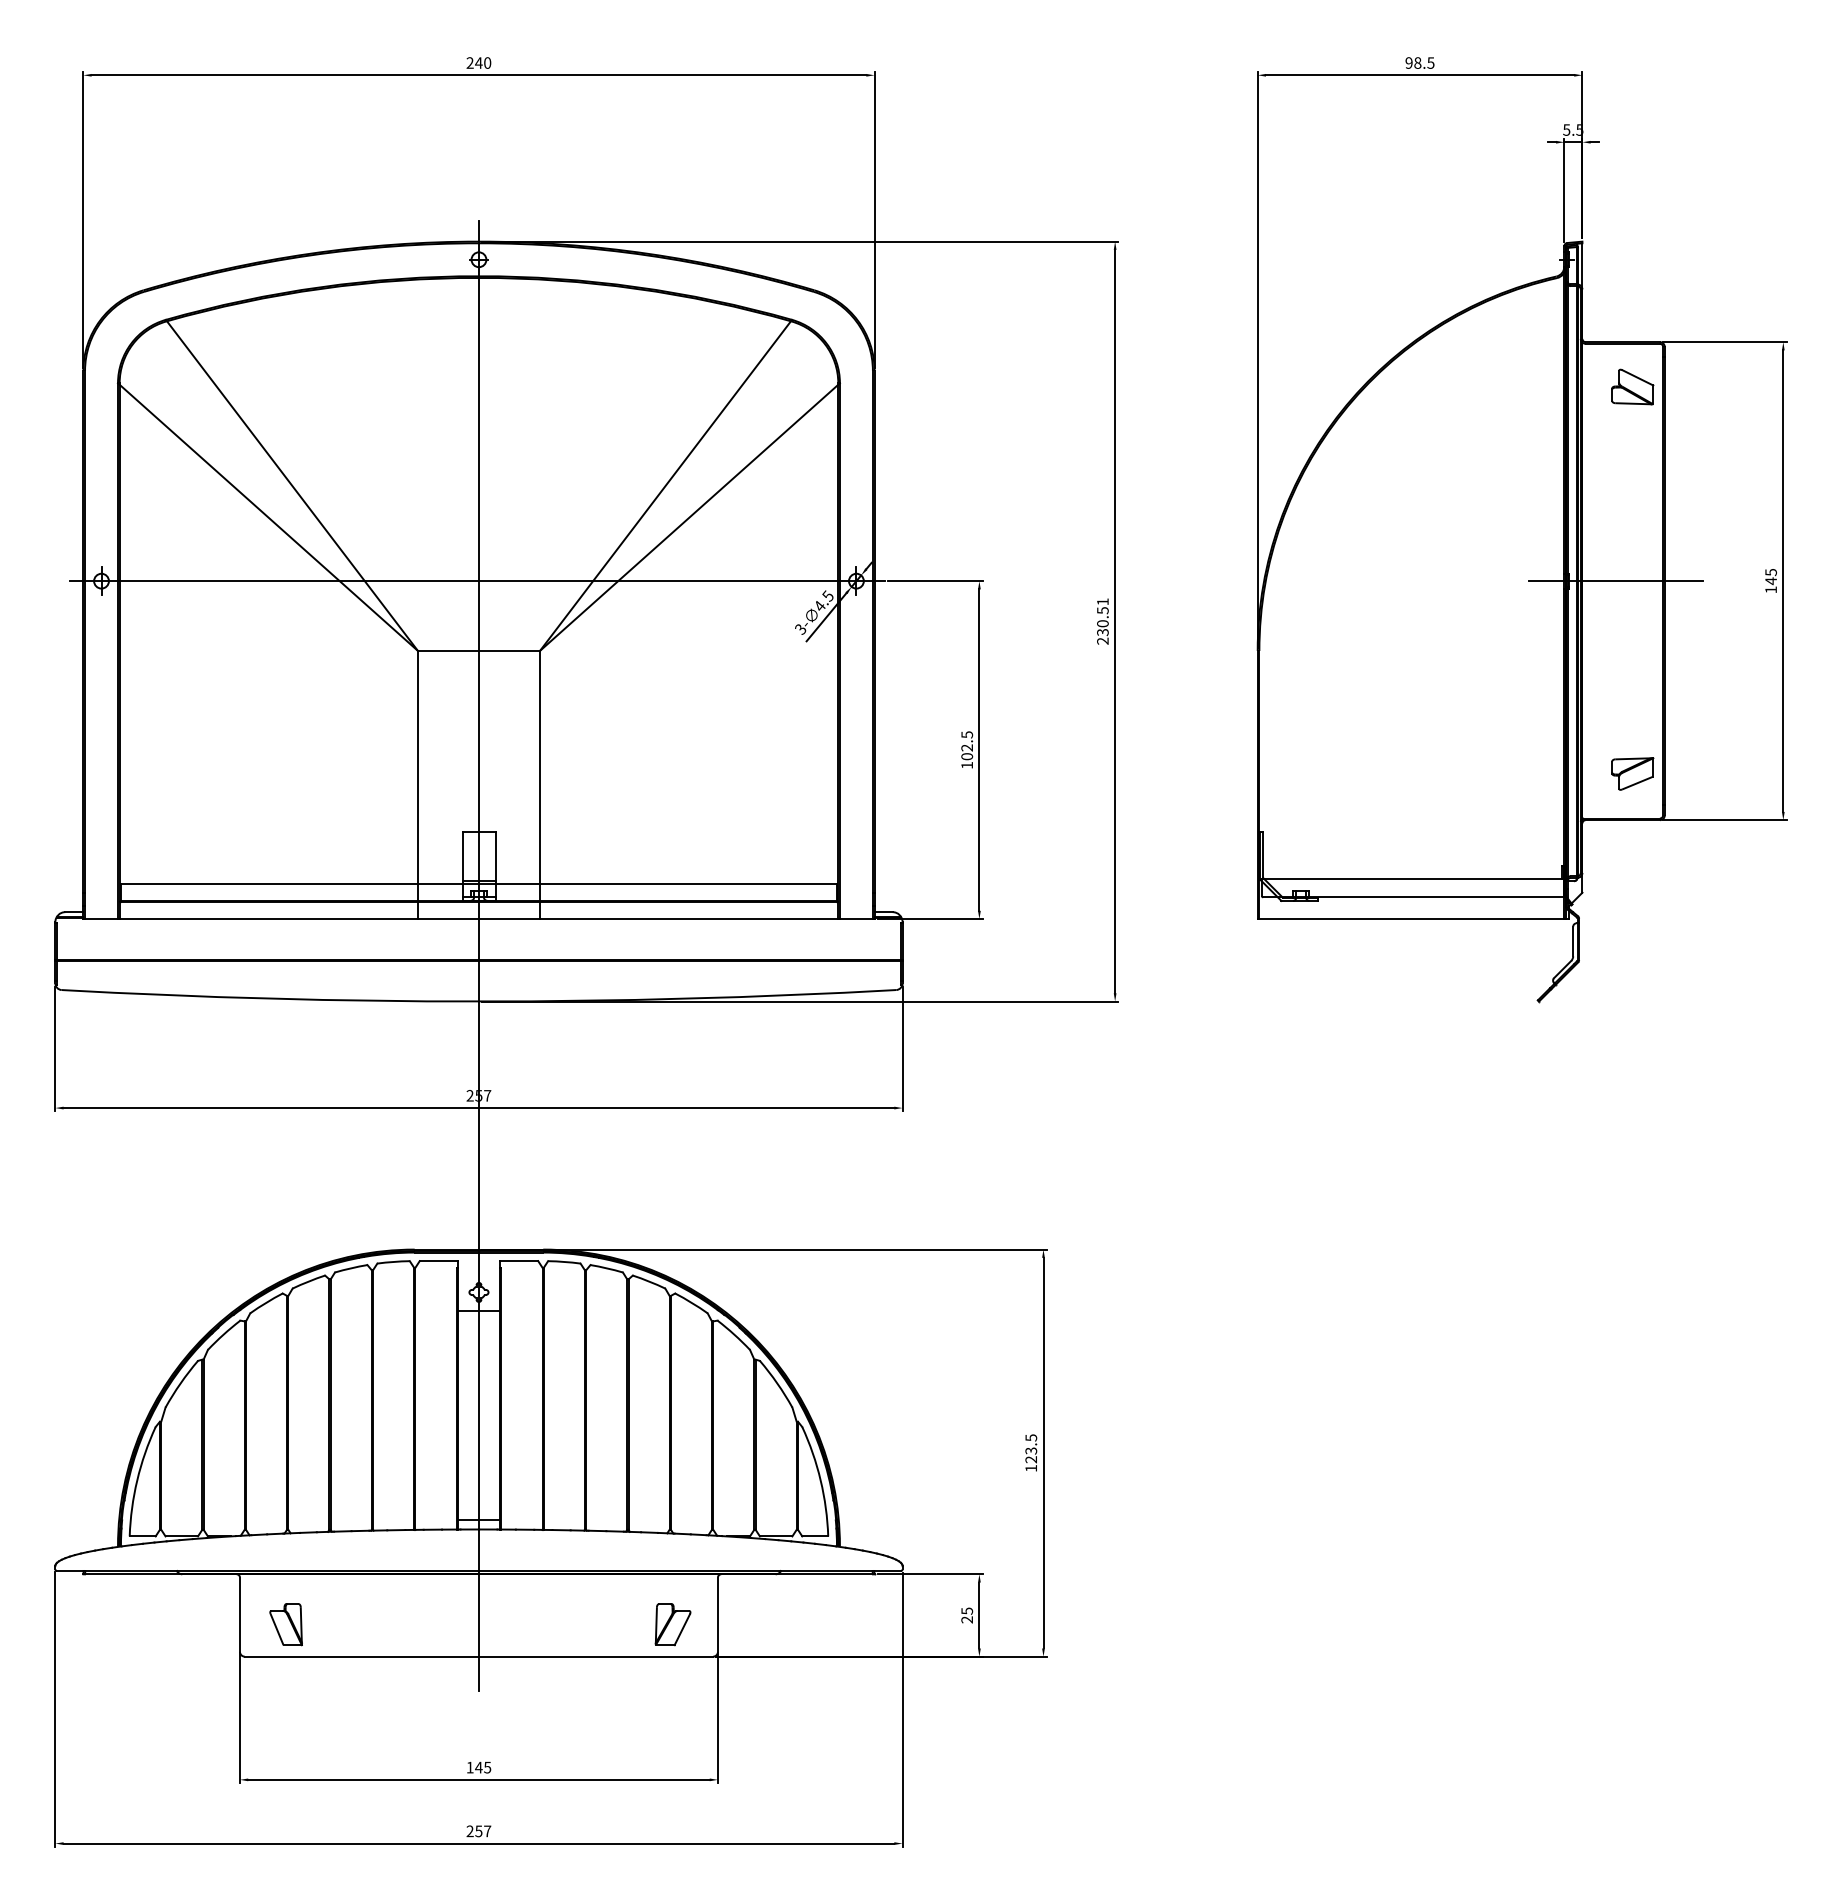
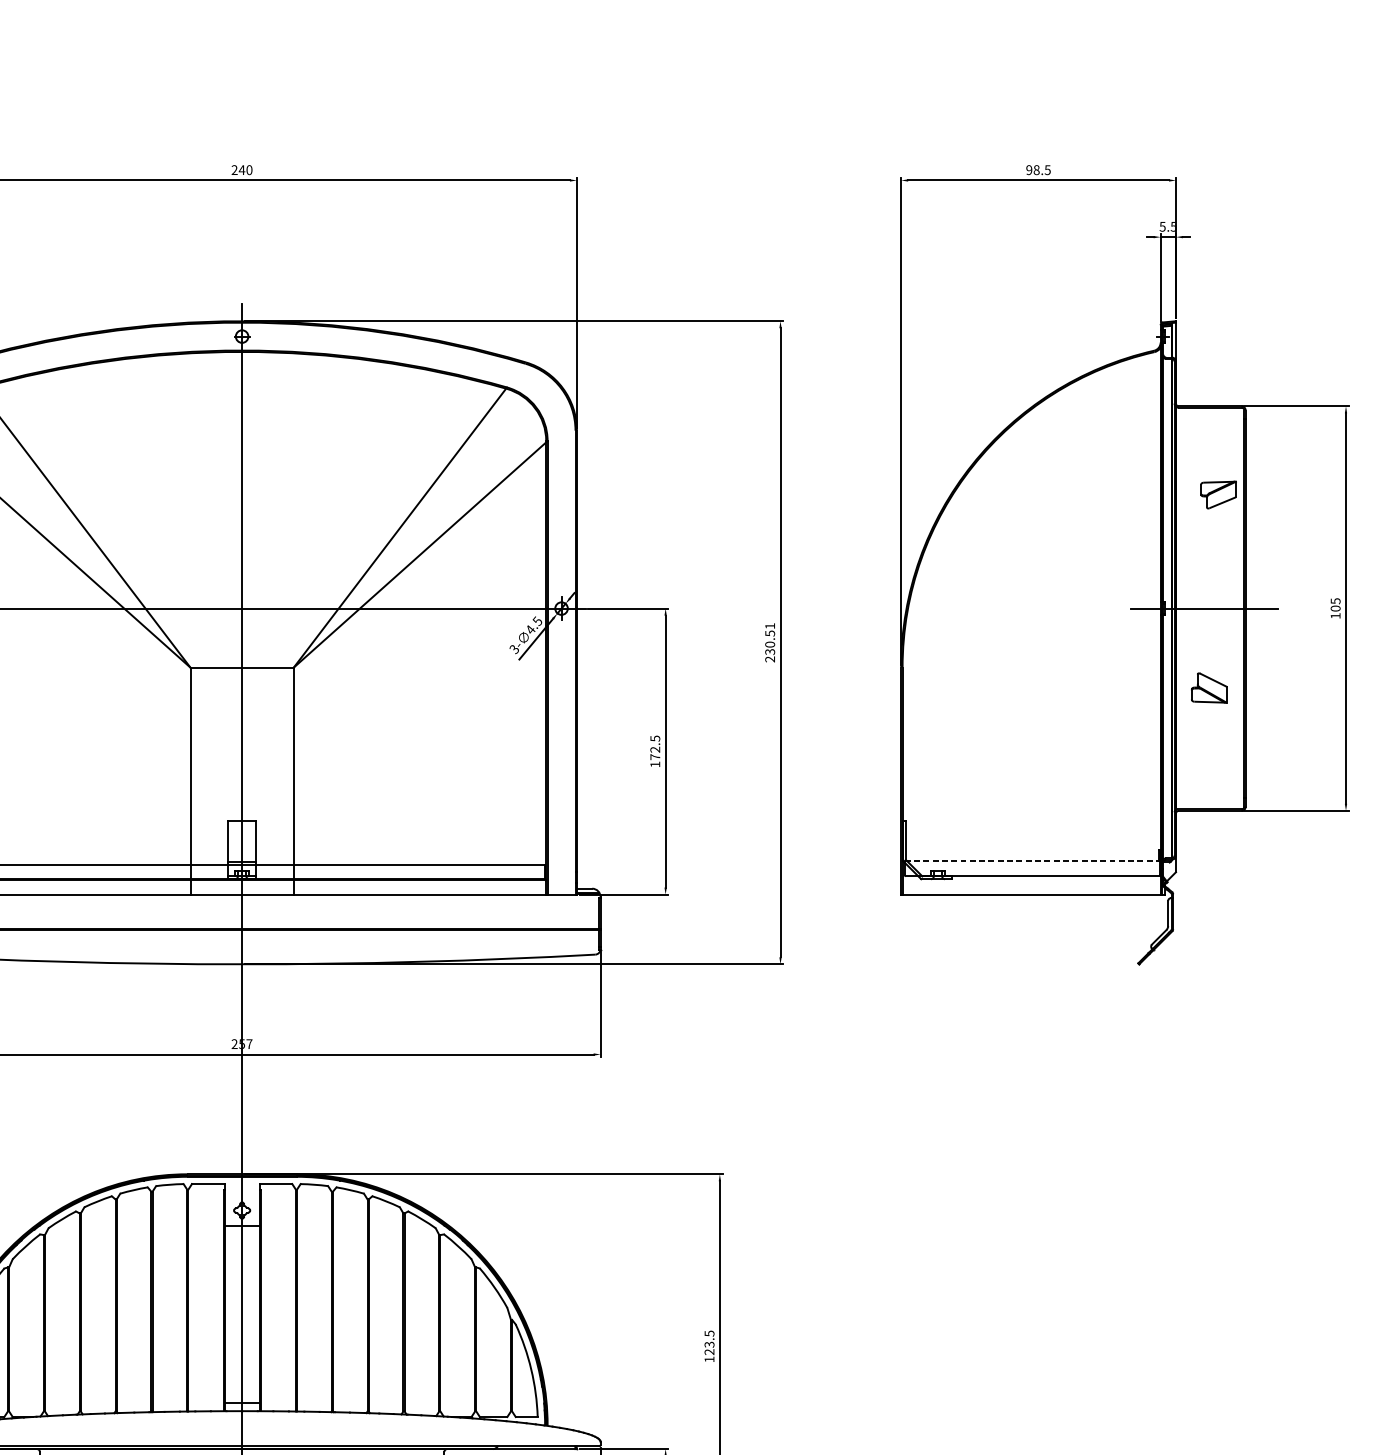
part: (1632, 386) -> (1209, 687), moved
text: (1770, 581) -> (1335, 608), 145 -> 105
text: (967, 756) -> (655, 756), 102.5 -> 172.5
part: (1632, 773) -> (1218, 494), moved
line: (1412, 879) -> (1032, 861), solid -> dashed

